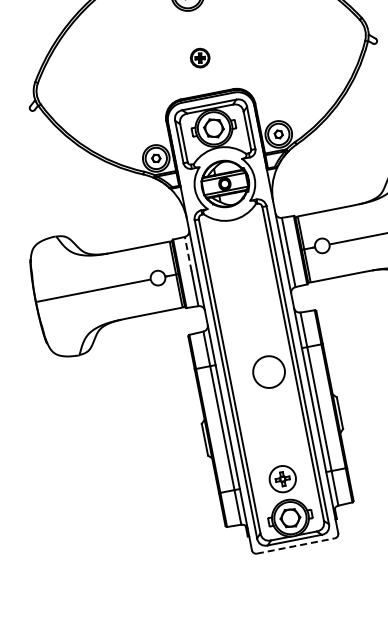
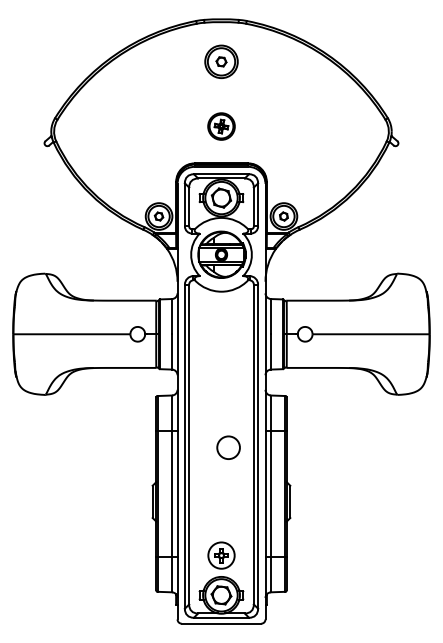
part: (200, 58) -> (221, 126), size x1.43
line: (188, 253) -> (172, 316), dashed -> solid
circle: (268, 371) -> (228, 447), size x0.71
line: (295, 545) -> (221, 623), dashed -> solid

